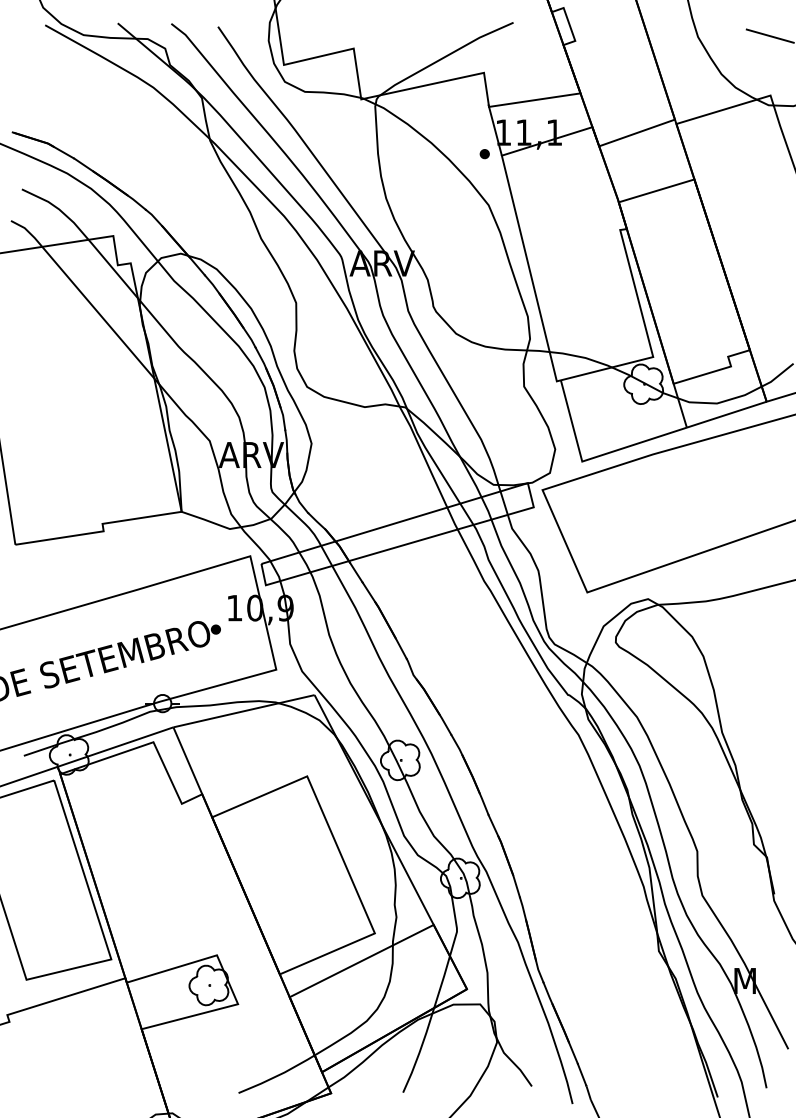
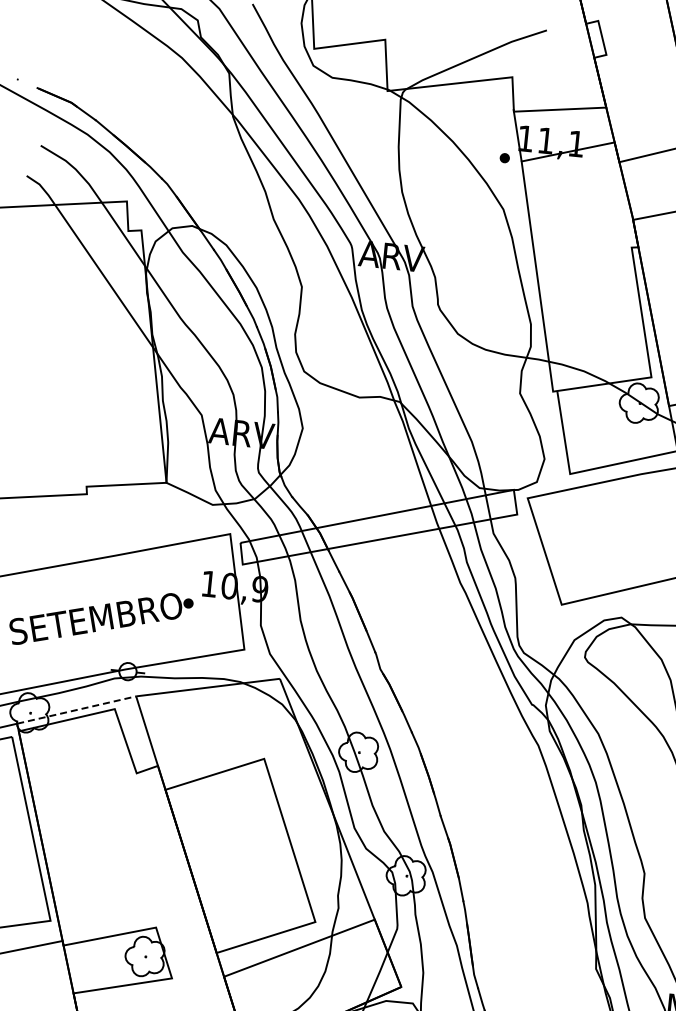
line: (116, 746) -> (77, 709), solid -> dashed

